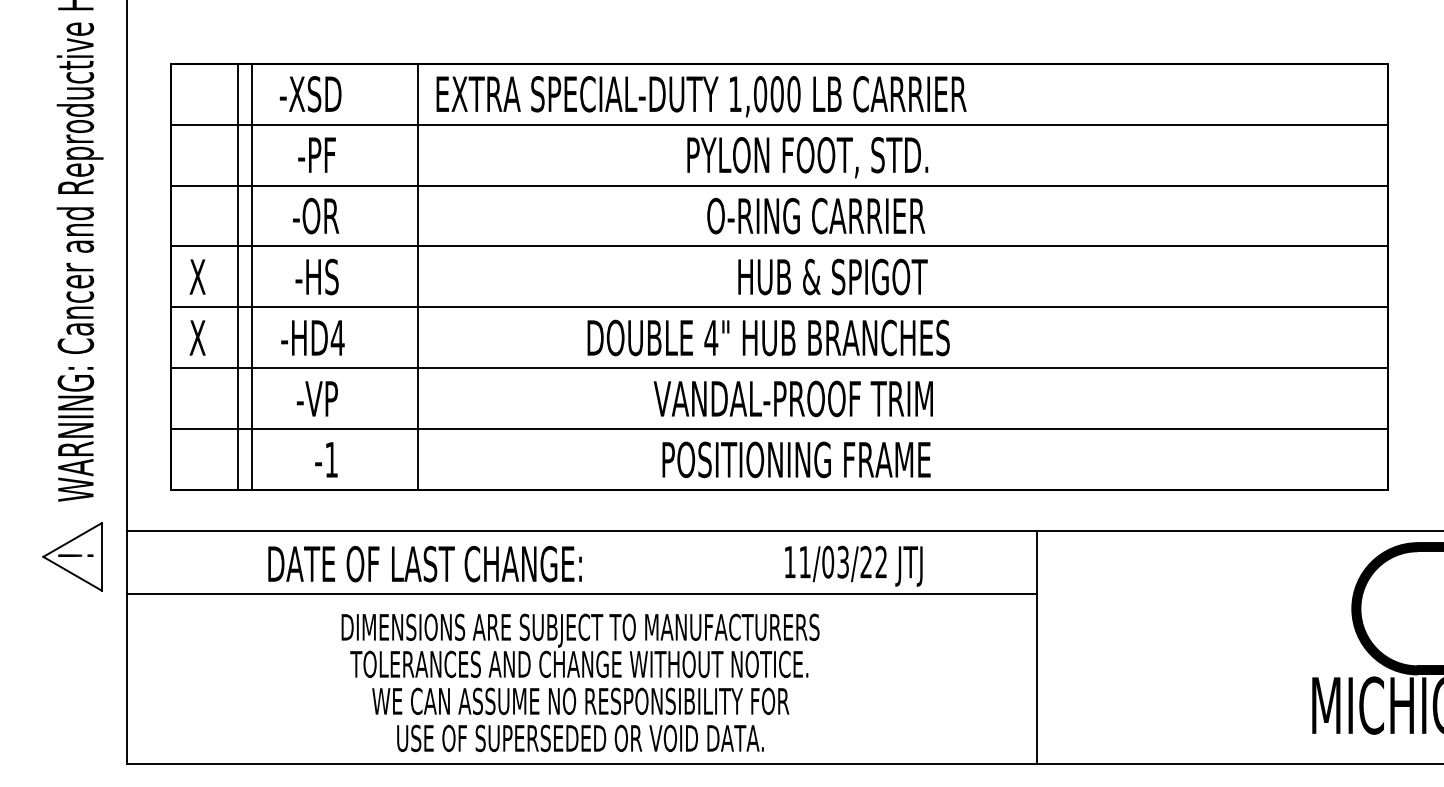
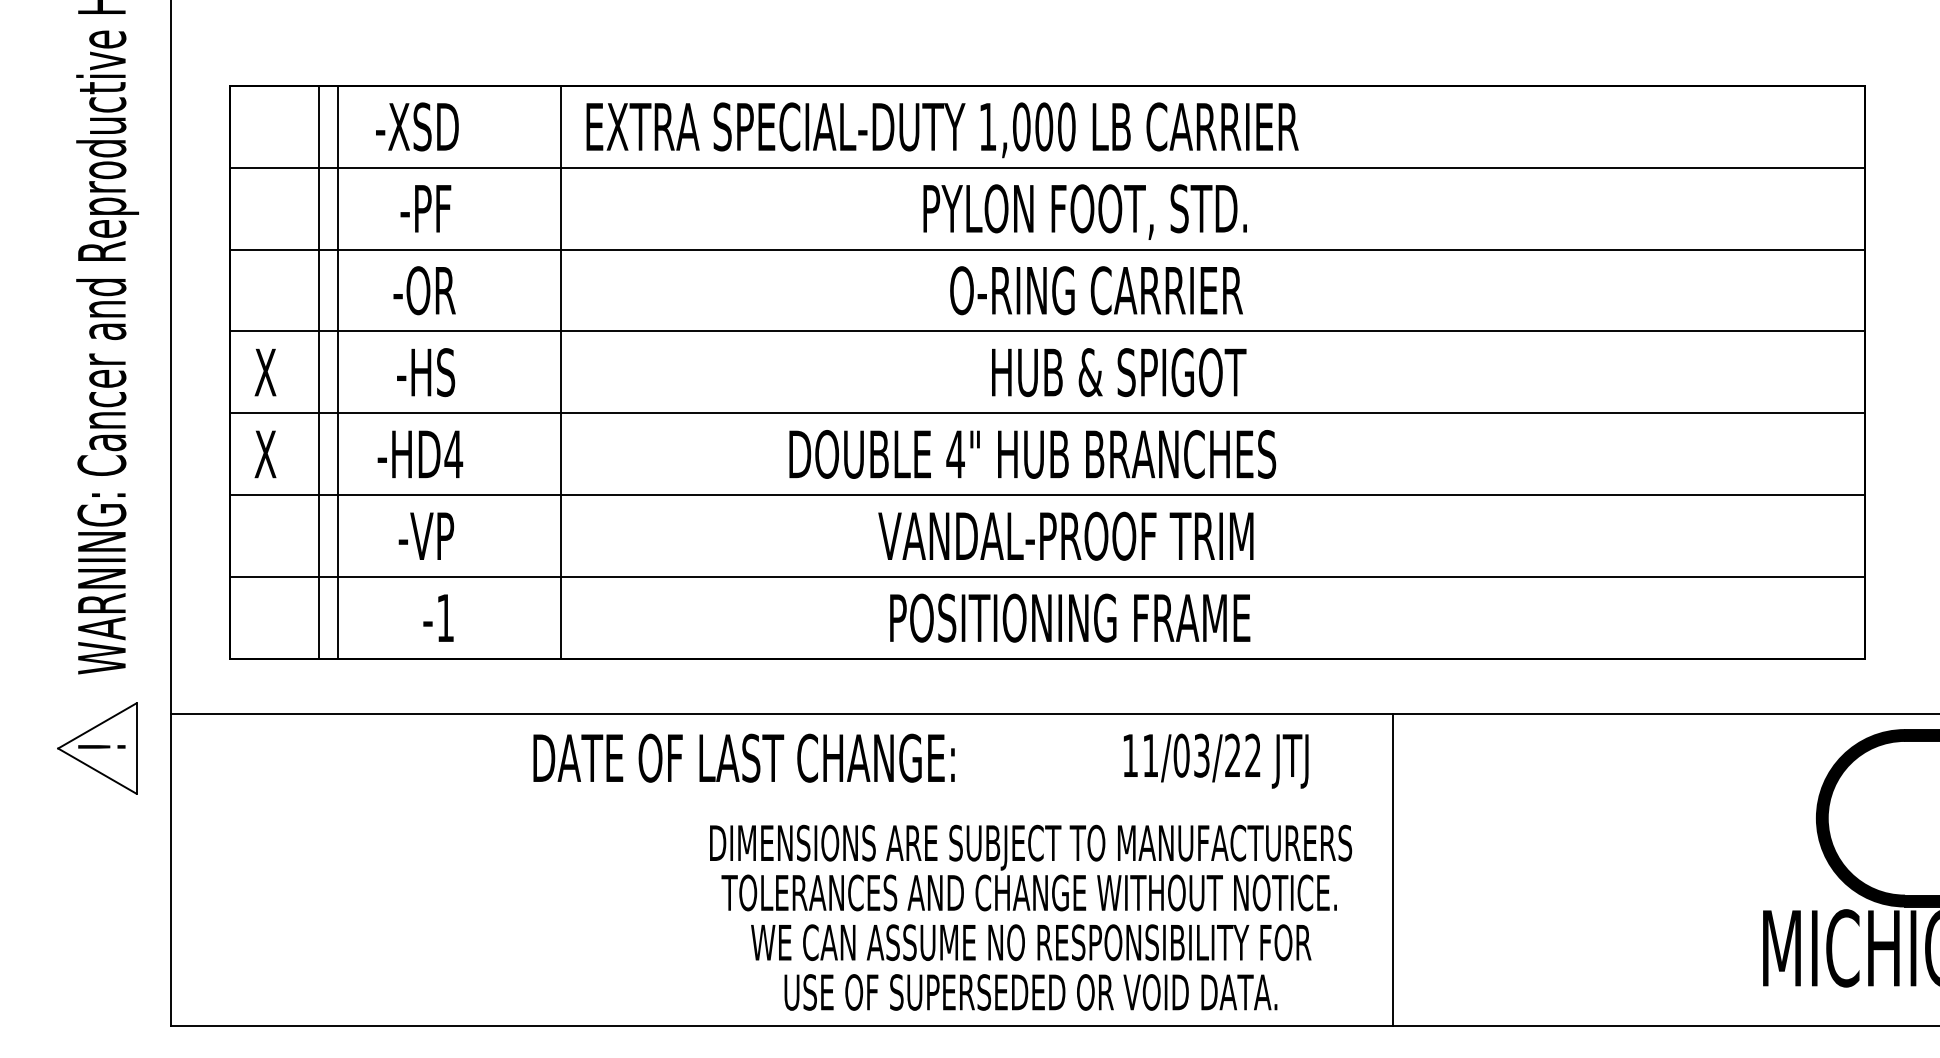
text: (424, 563) -> (743, 757), moved
text: (853, 565) -> (1215, 760), moved
line: (581, 594) -> (781, 798), removed
text: (580, 682) -> (1031, 917), moved

